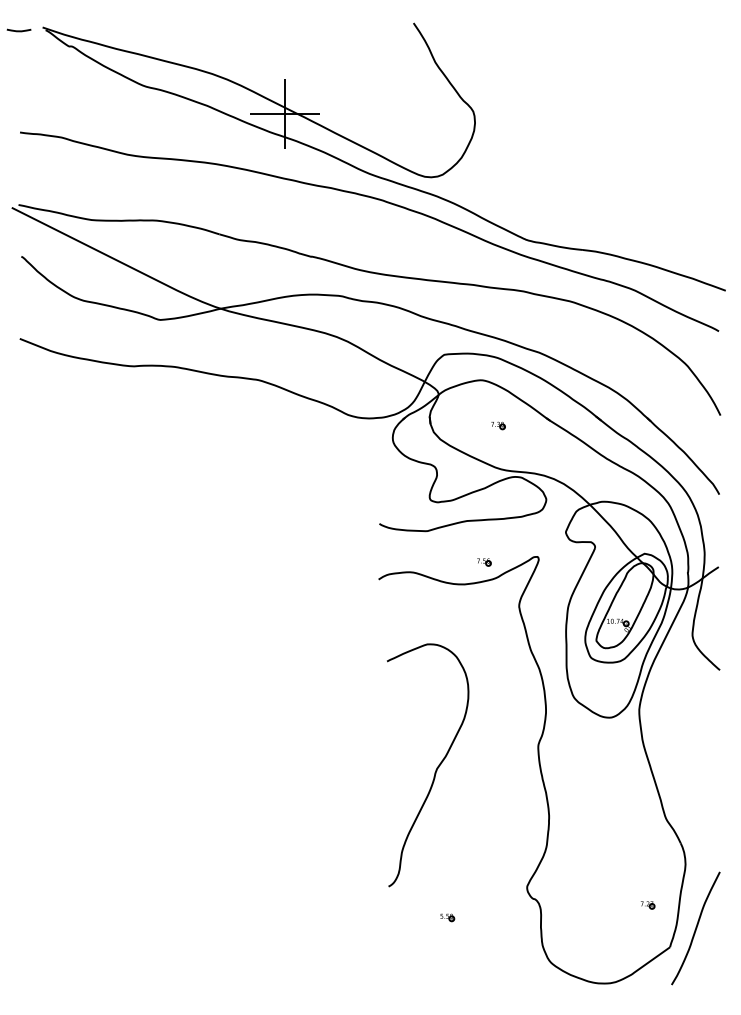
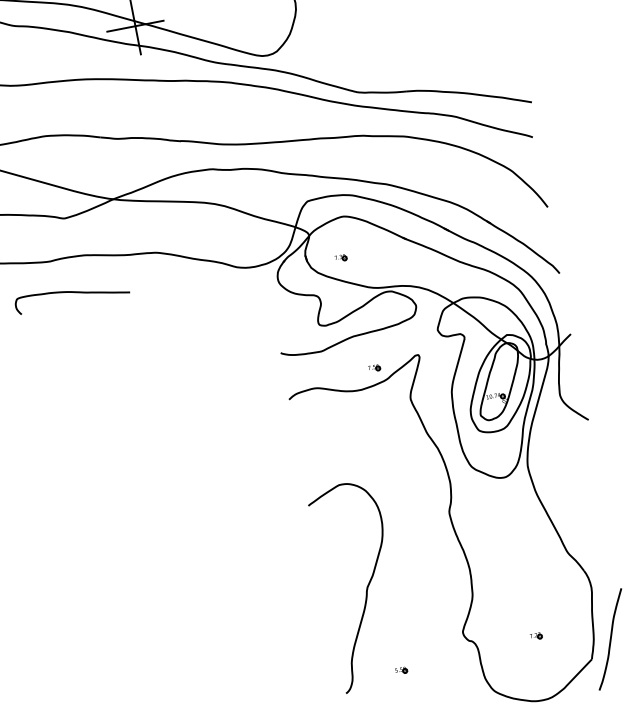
curve: (151, 407) -> (71, 292), added
part: (498, 425) -> (341, 257), moved
curve: (435, 769) -> (366, 588), moved
part: (648, 905) -> (536, 636), moved

